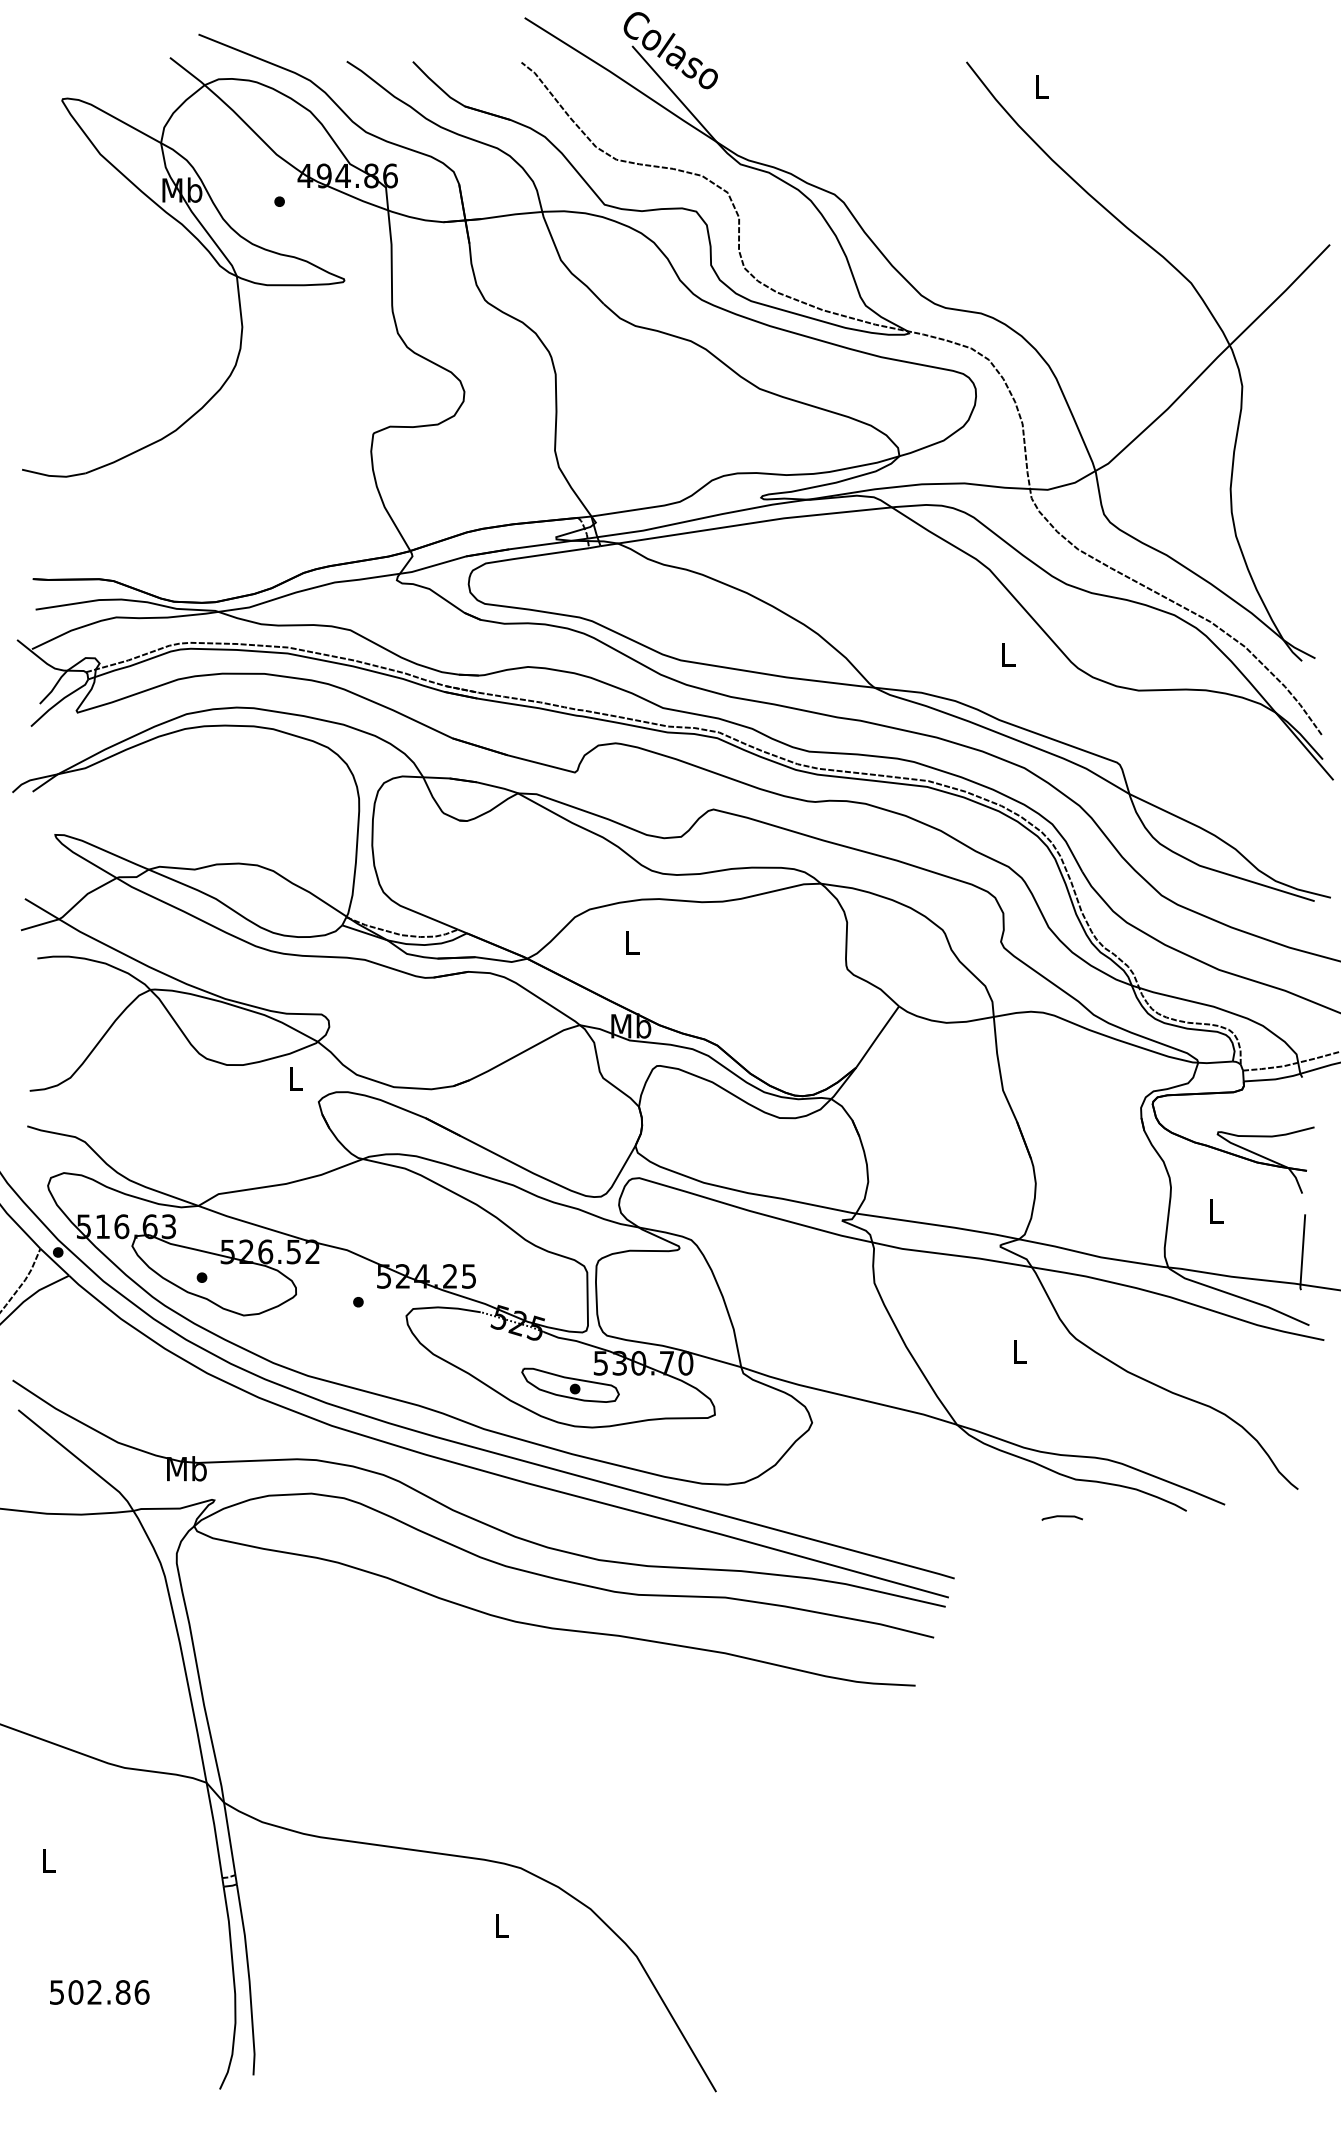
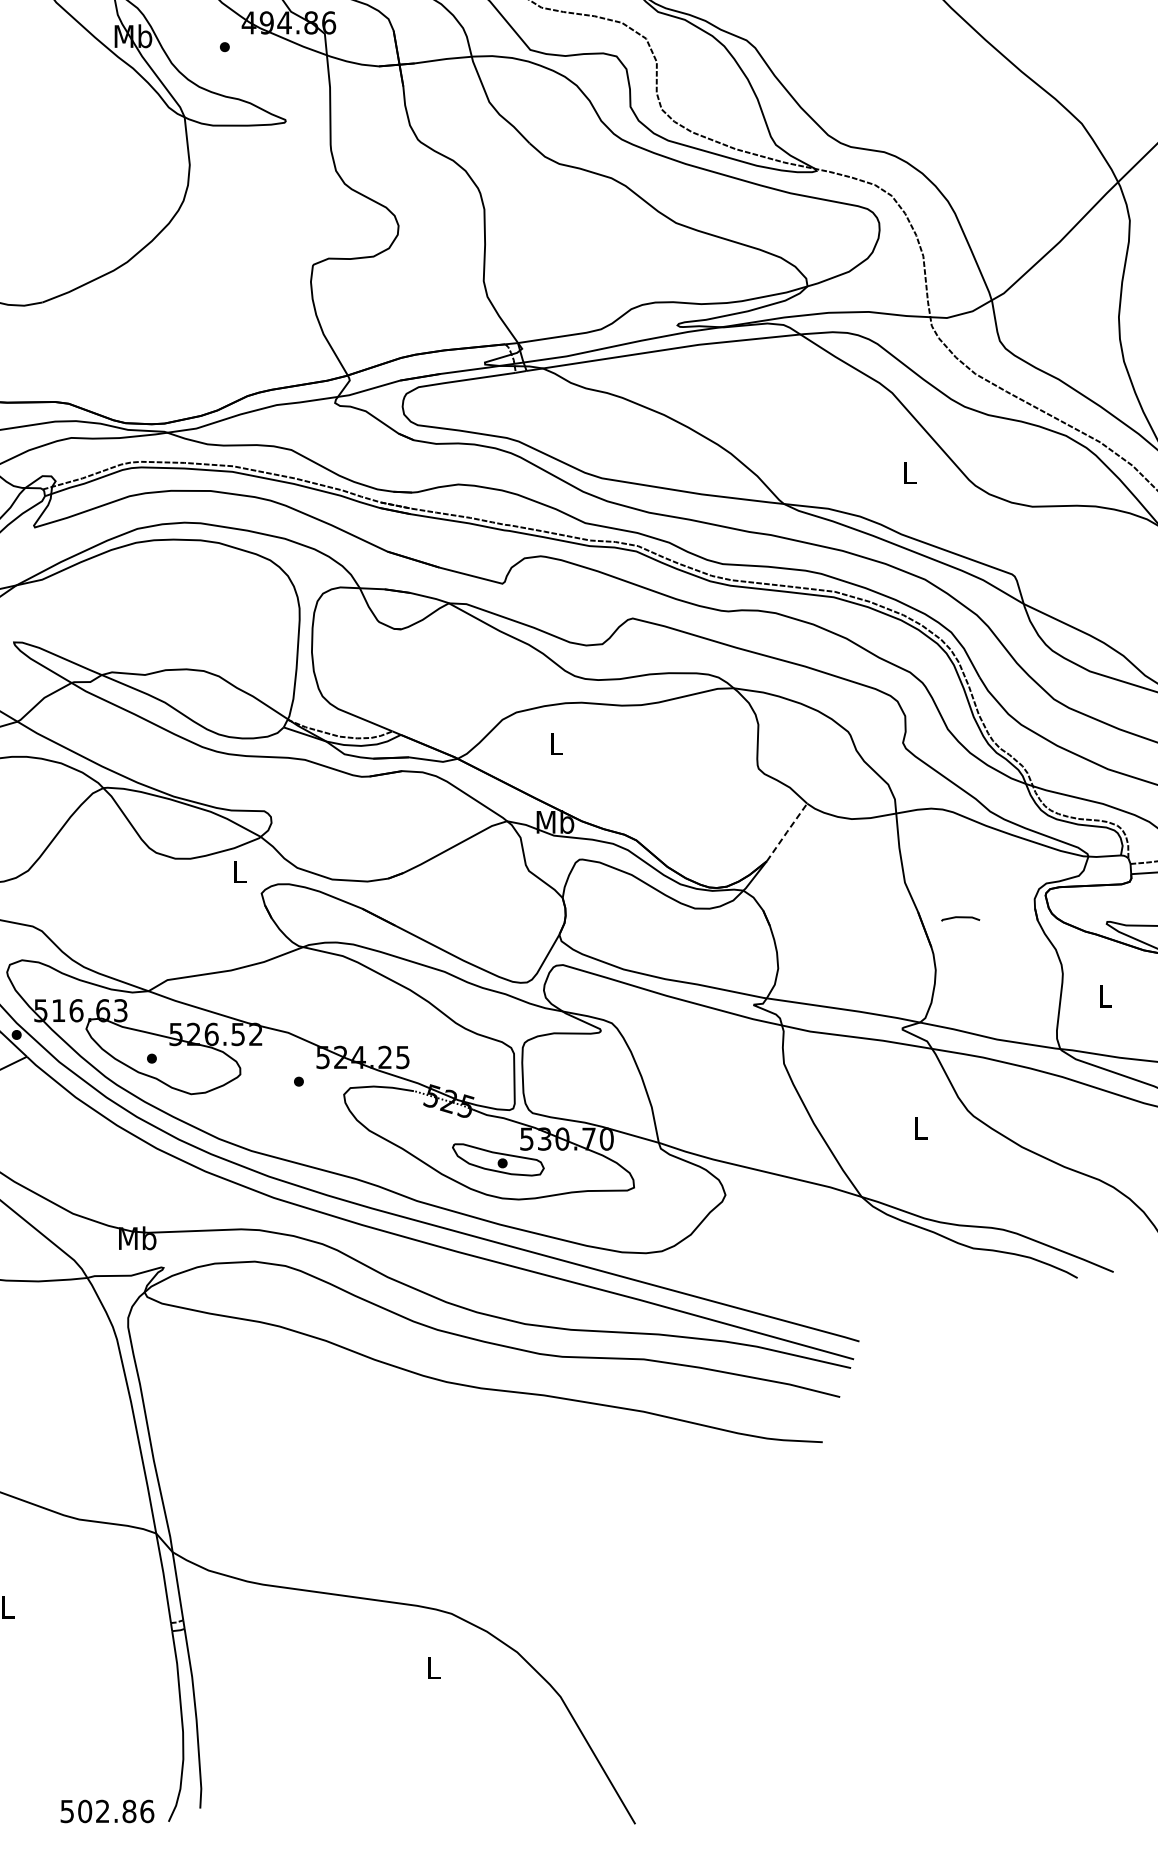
line: (877, 1036) -> (786, 831), solid -> dashed
line: (1061, 1517) -> (959, 918), moved
text: (99, 1992) -> (107, 1811), moved

